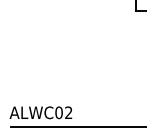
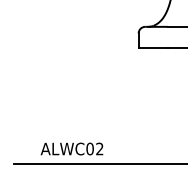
text: (40, 112) -> (71, 148), moved

